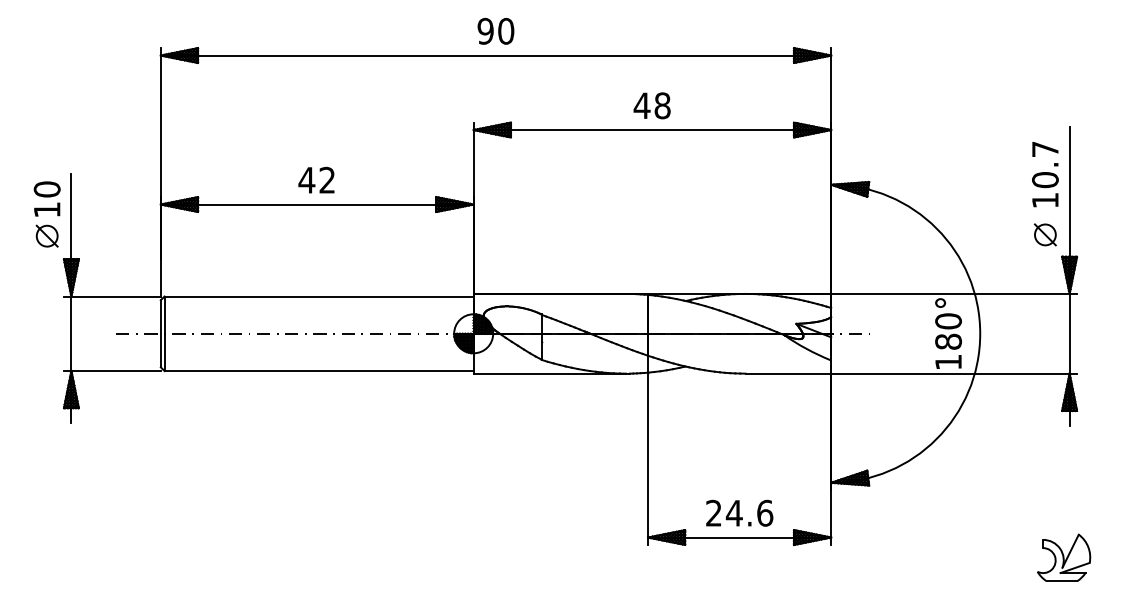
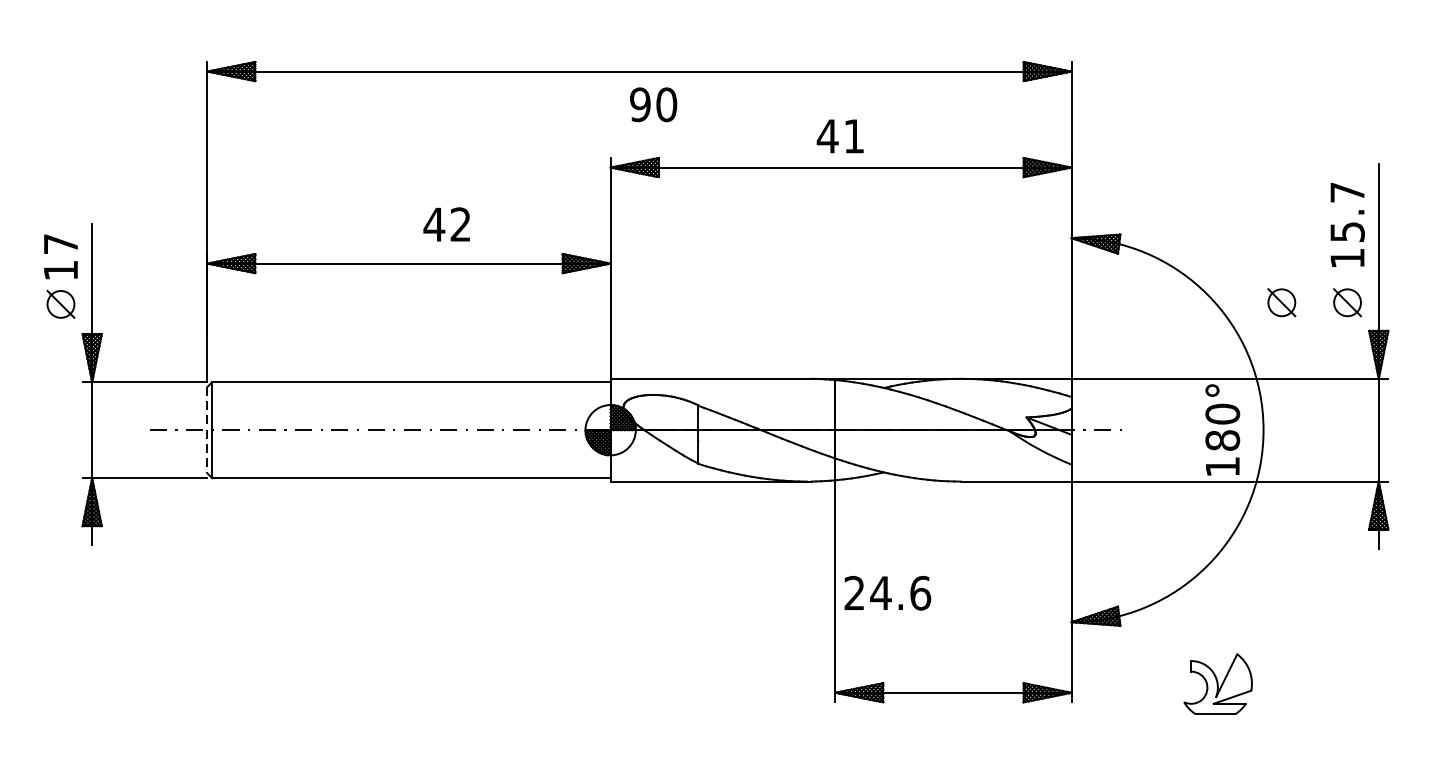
text: (495, 30) -> (652, 103), moved
text: (662, 105) -> (854, 135), 48 -> 41
text: (316, 179) -> (446, 223), moved
text: (1045, 180) -> (1347, 232), 10.7 -> 15.7
text: (46, 189) -> (60, 244), 10 -> 17
part: (993, 234) -> (1280, 302), added
line: (160, 333) -> (207, 429), solid -> dashed
text: (739, 512) -> (887, 592), moved
part: (1064, 557) -> (1218, 683), moved

